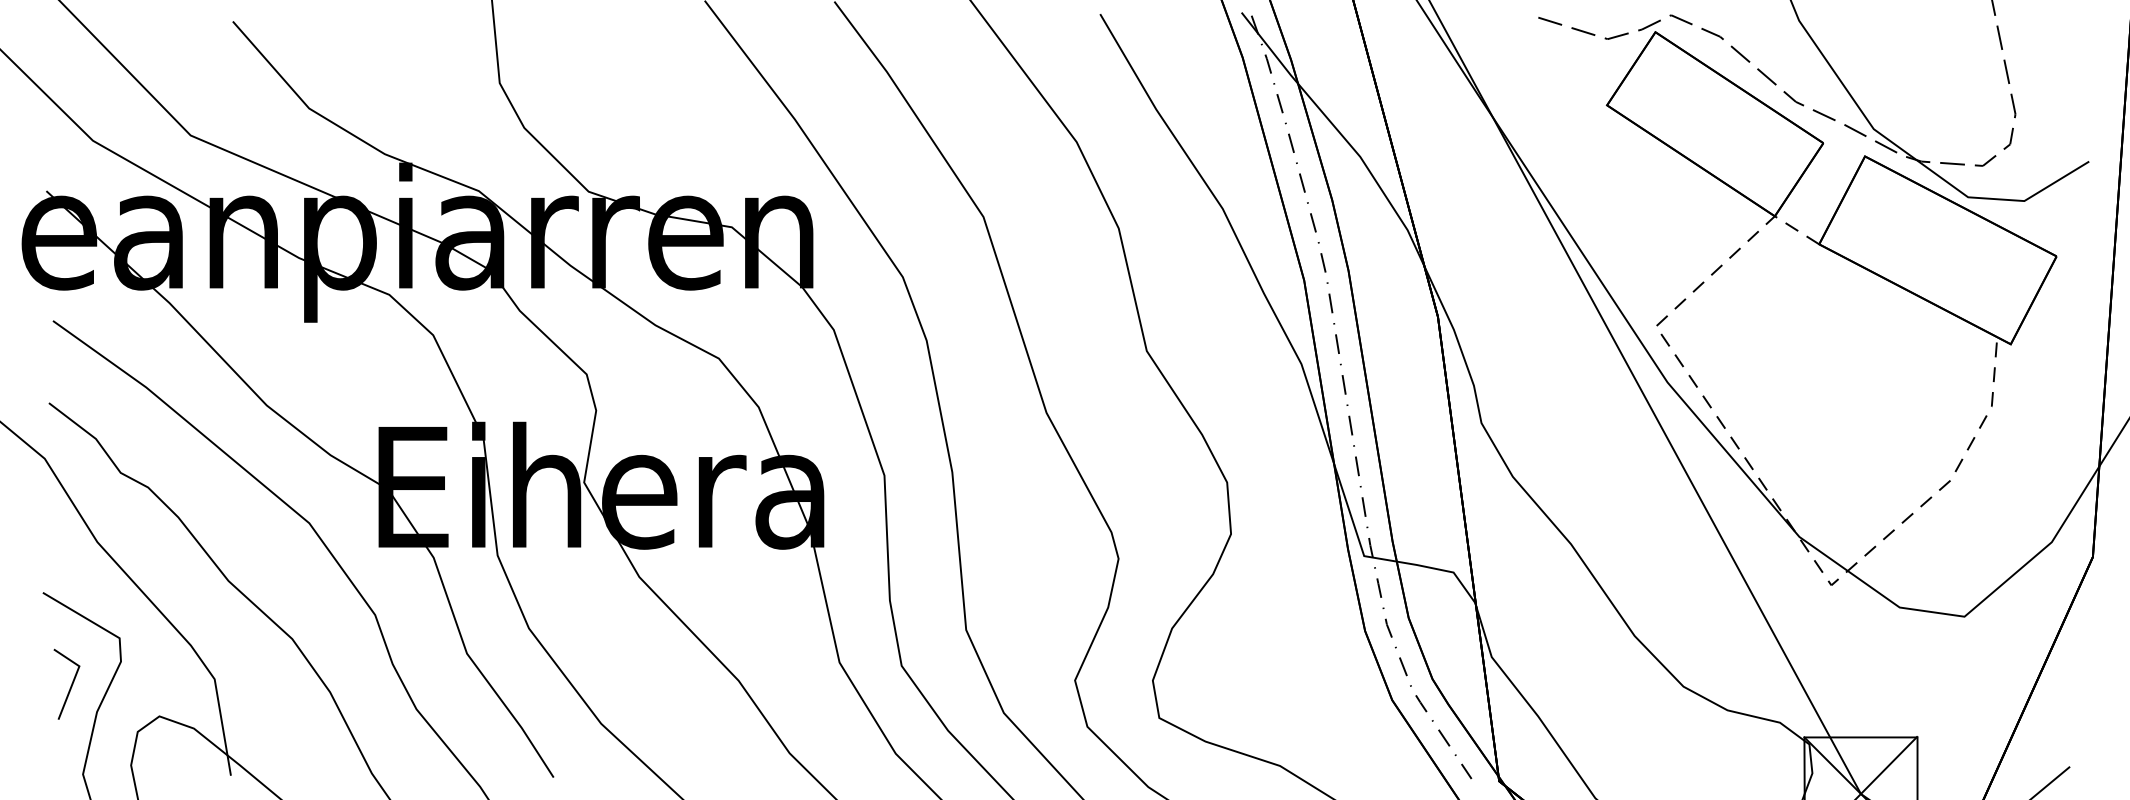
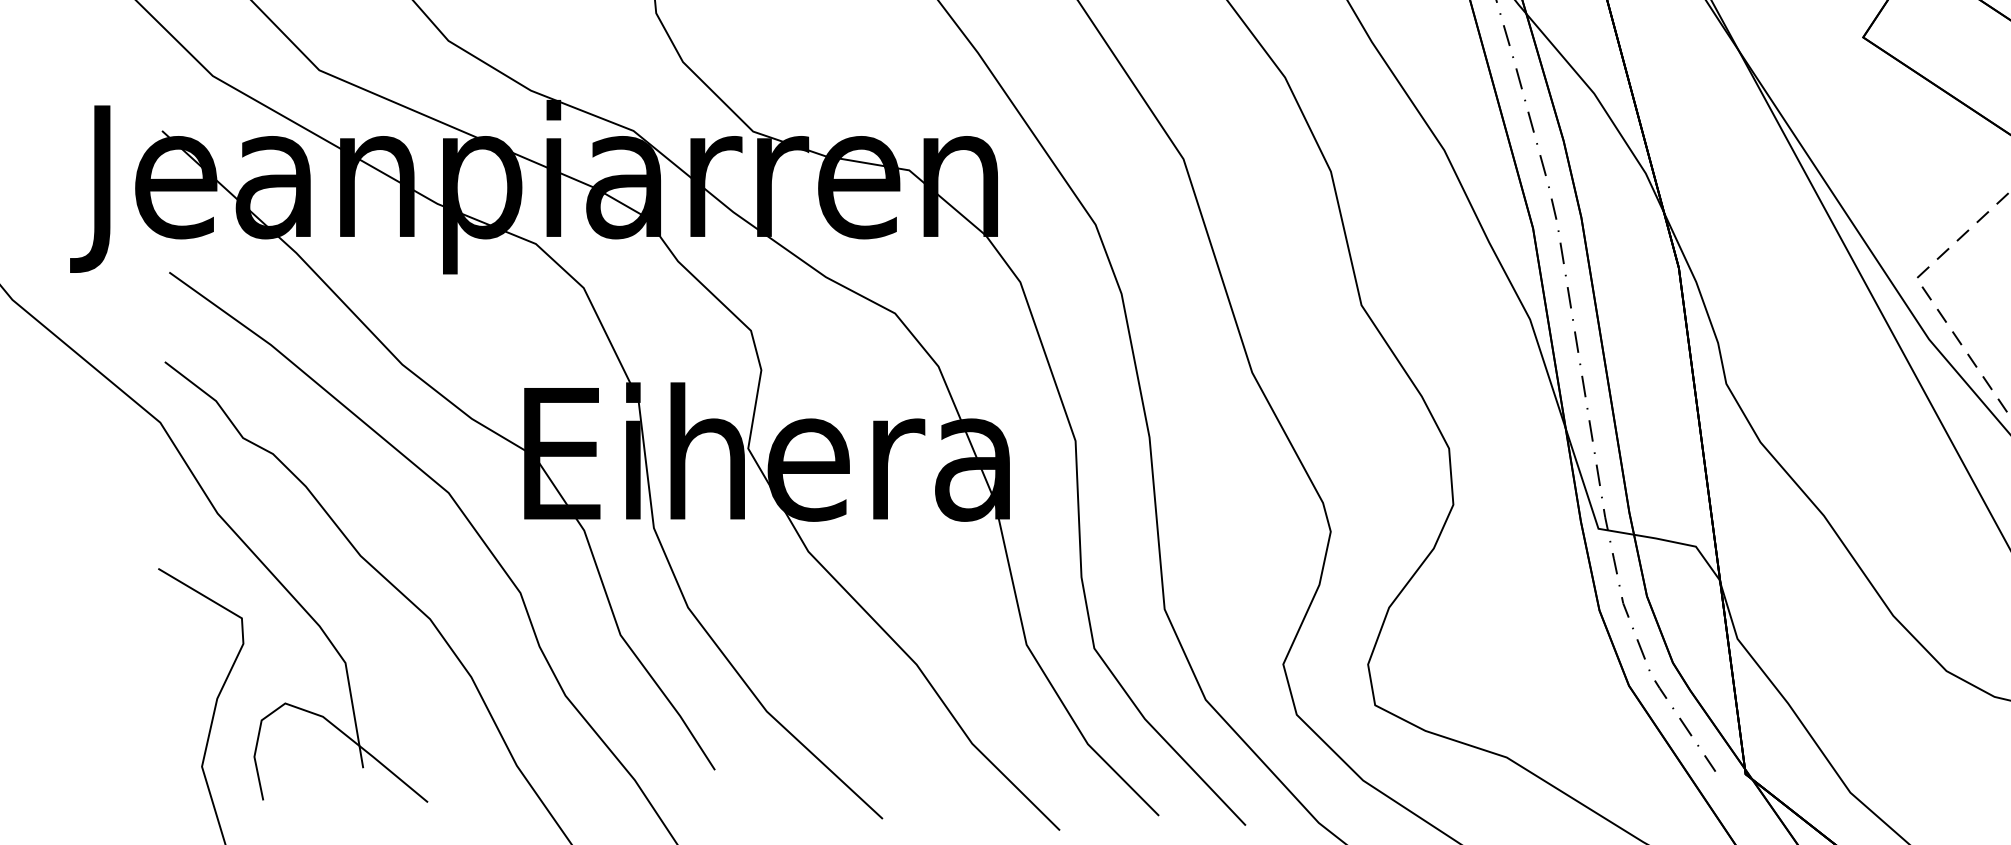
line: (70, 685) -> (188, 669), removed

